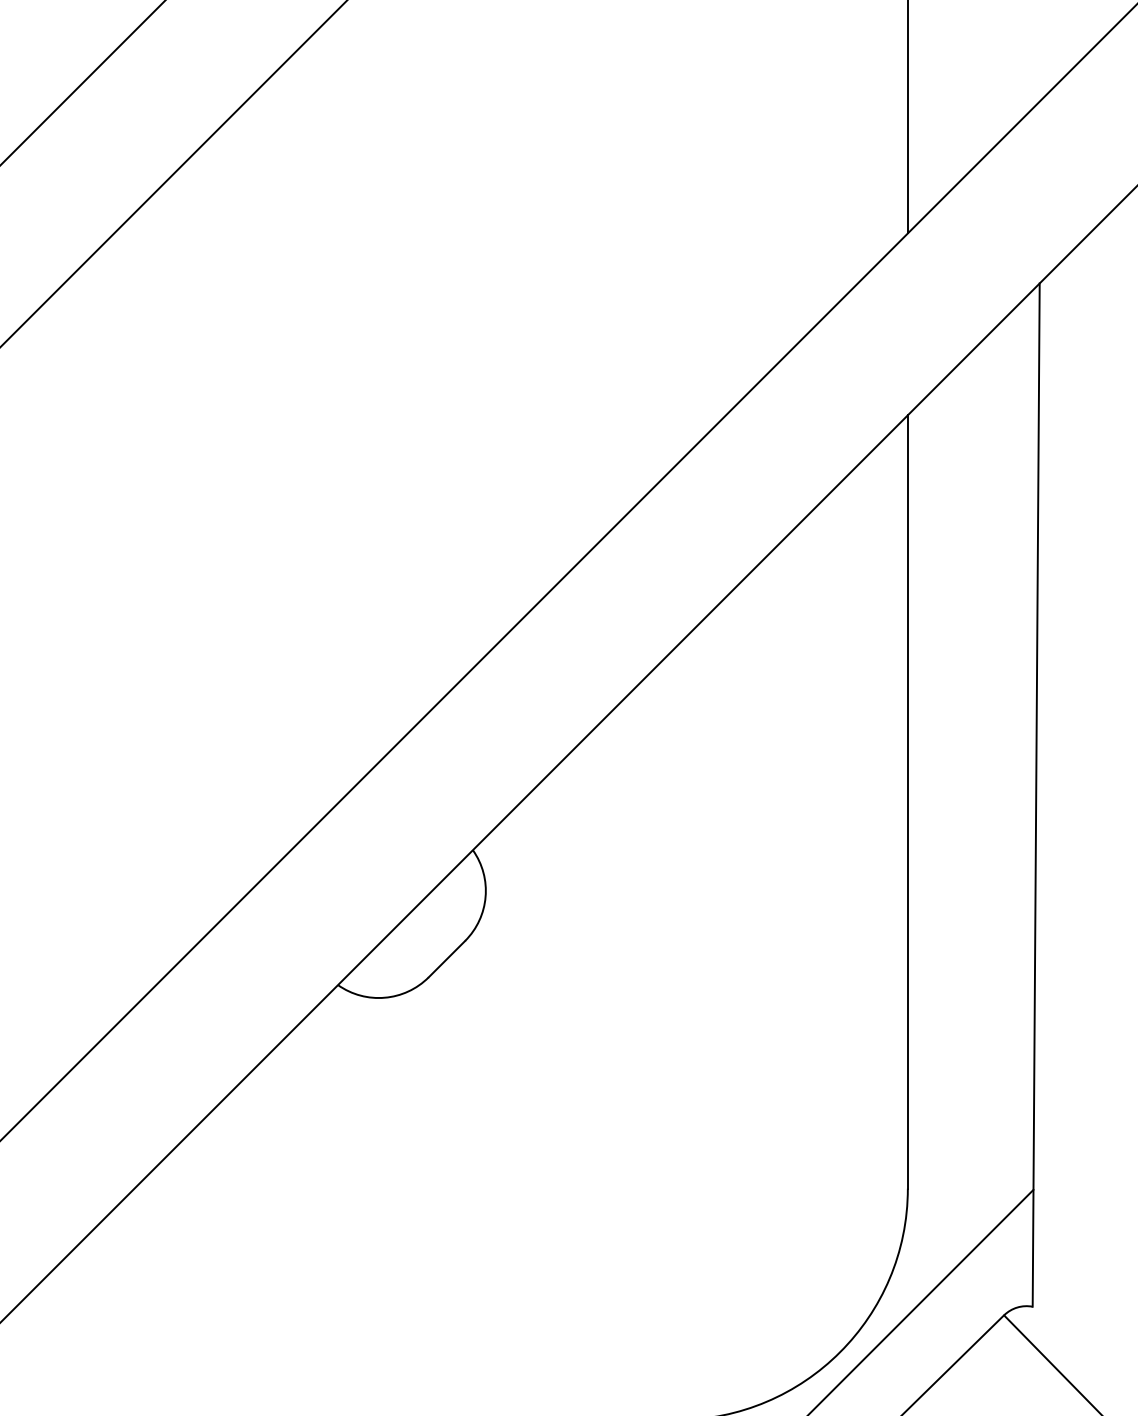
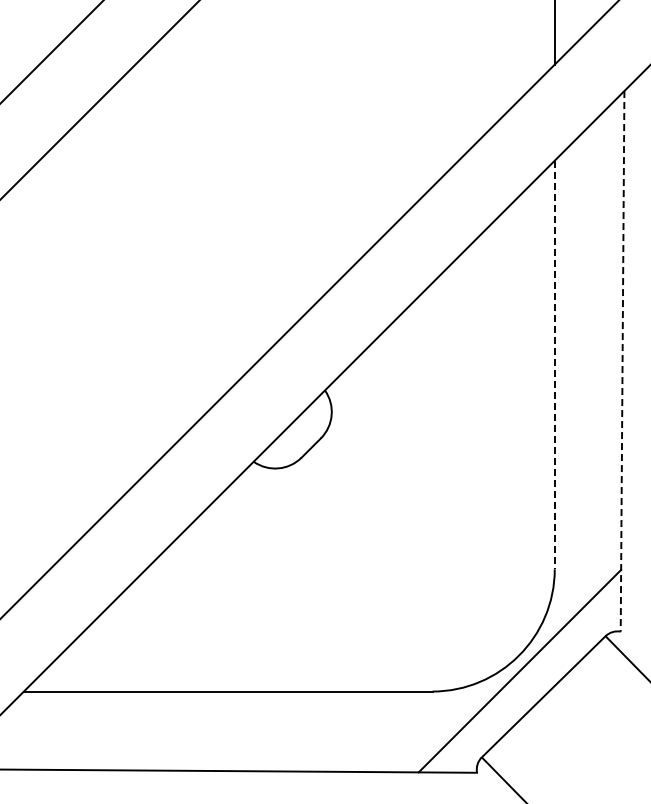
line: (1036, 795) -> (622, 361), solid -> dashed
line: (907, 802) -> (554, 365), solid -> dashed

